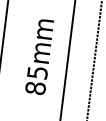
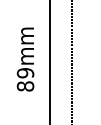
text: (36, 72) -> (24, 73), 85mm -> 89mm

